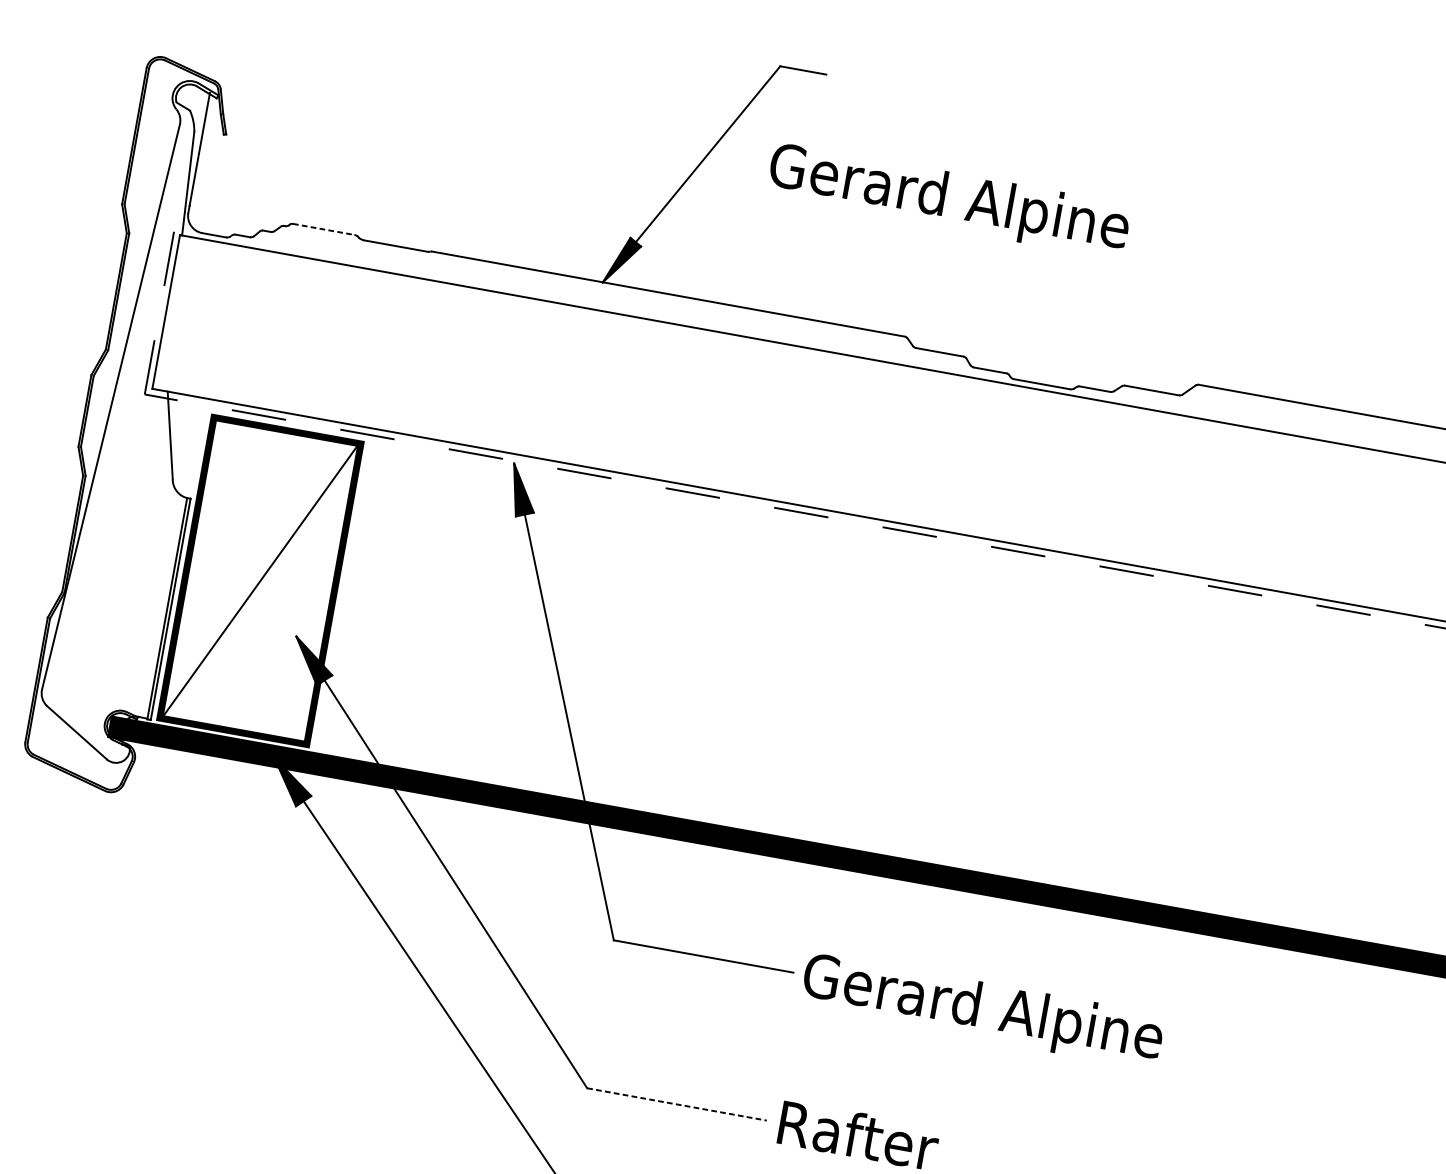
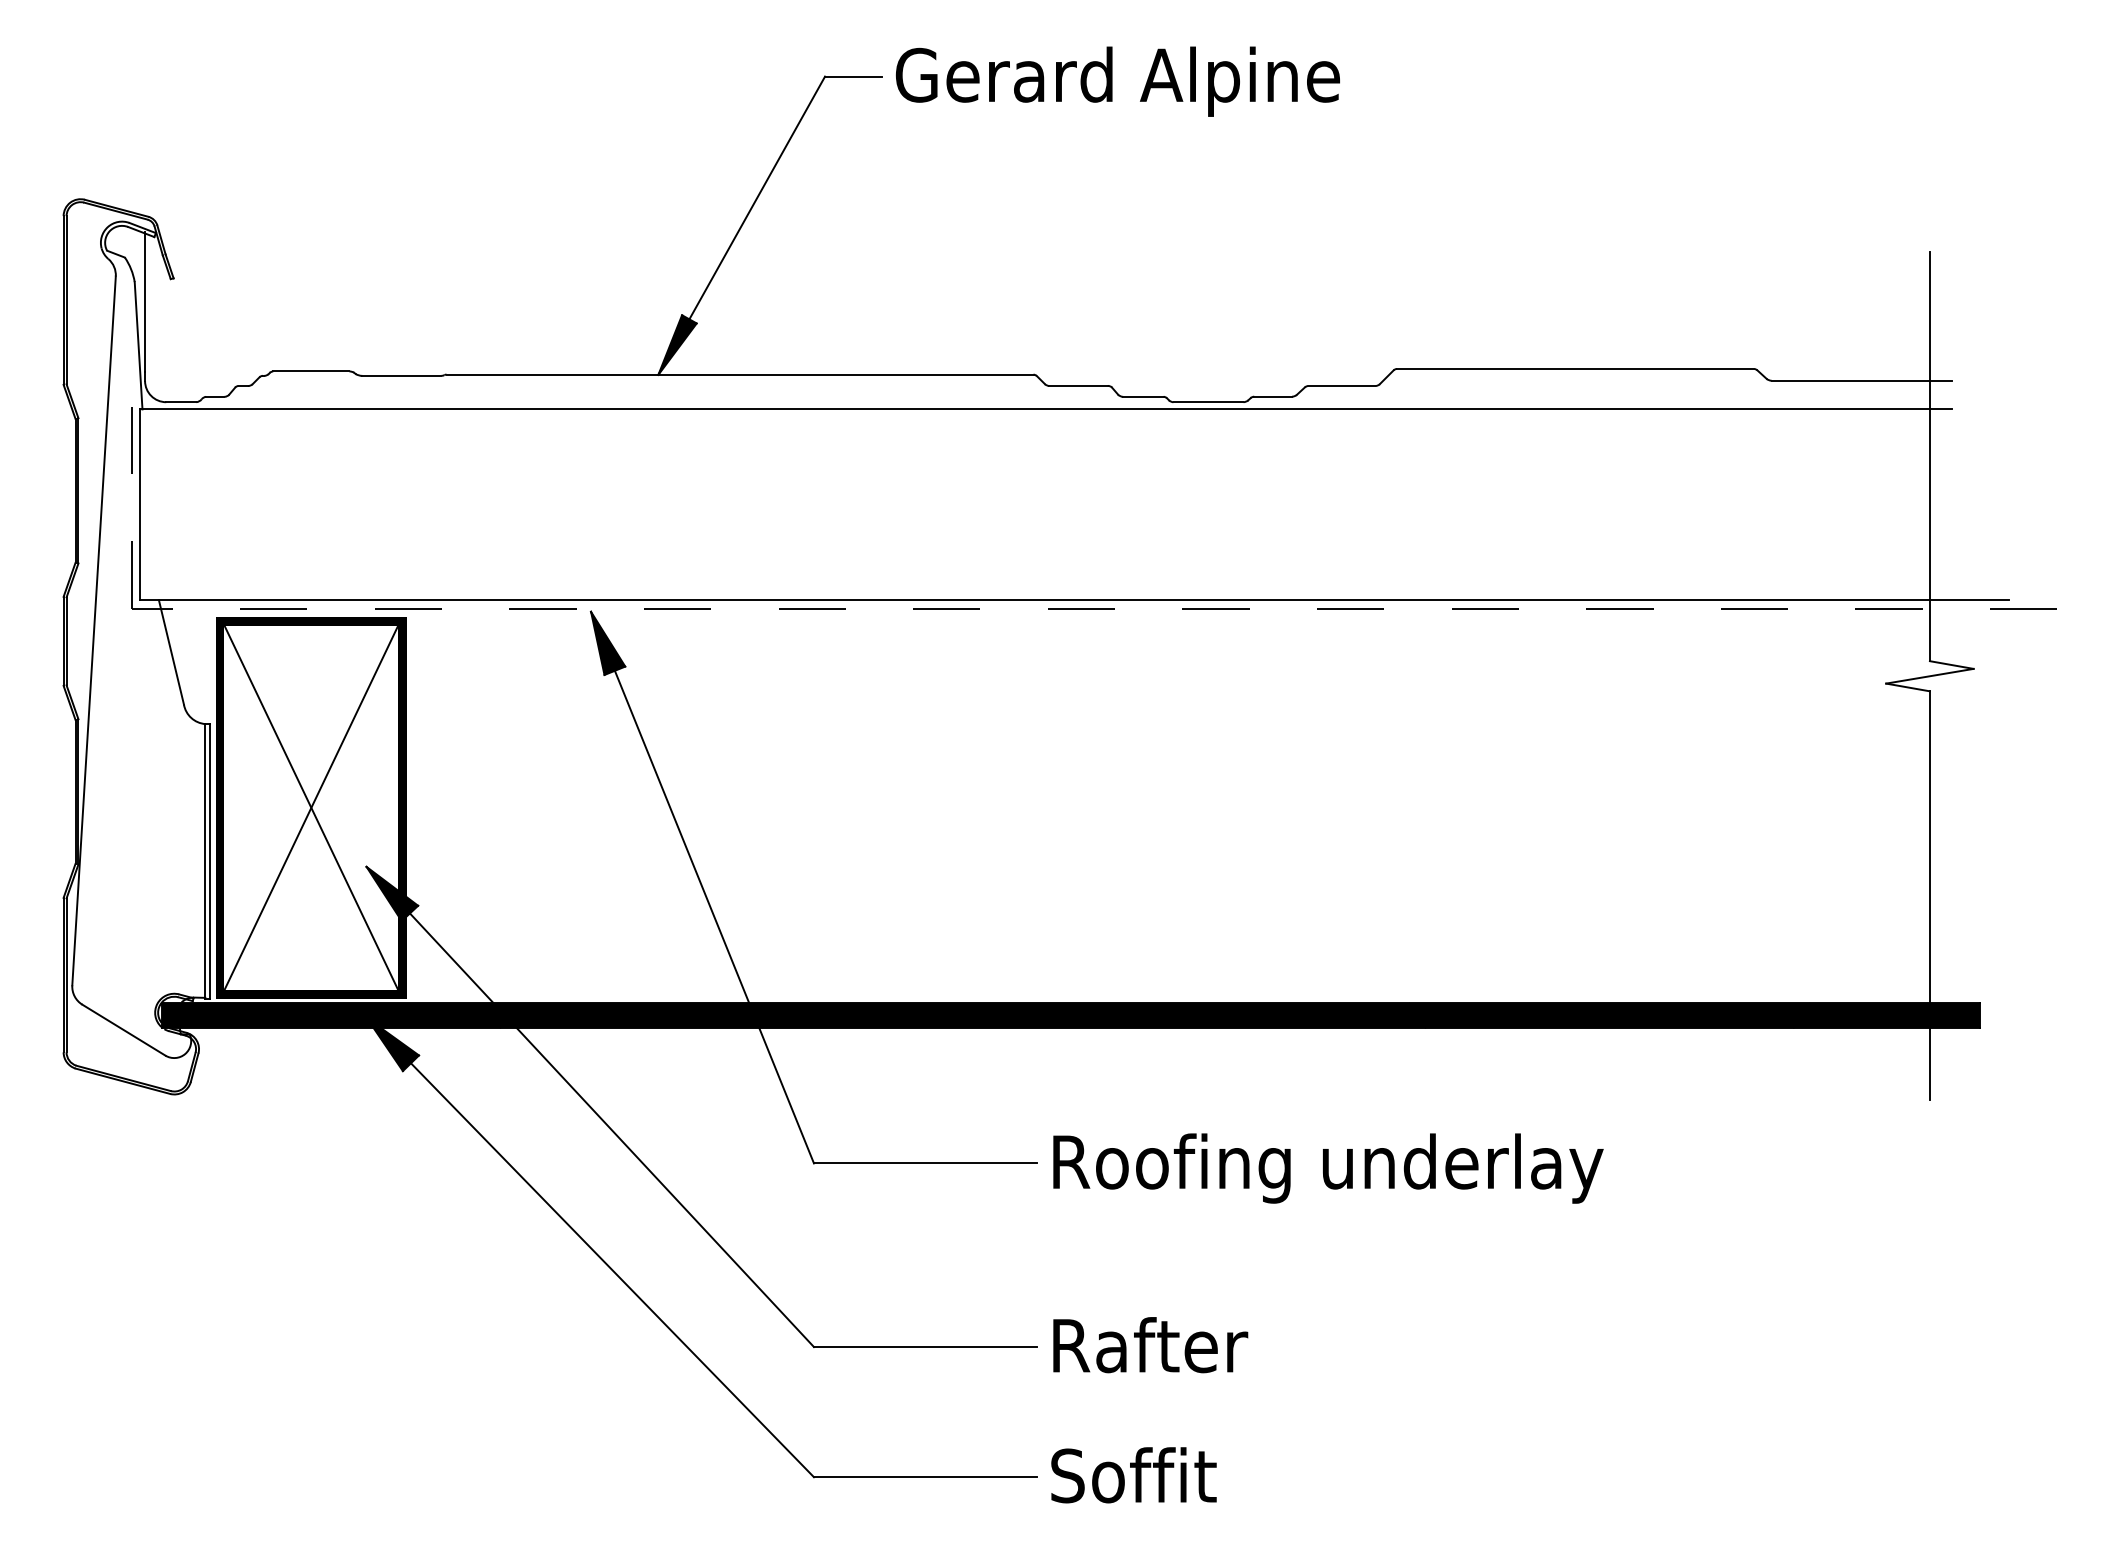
text: (948, 200) -> (1117, 81), moved
line: (323, 229) -> (311, 371), dashed -> solid
line: (260, 580) -> (311, 807), added
text: (1026, 1018) -> (1326, 1168), Gerard Alpine -> Roofing underlay
line: (676, 1104) -> (925, 1347), dashed -> solid

